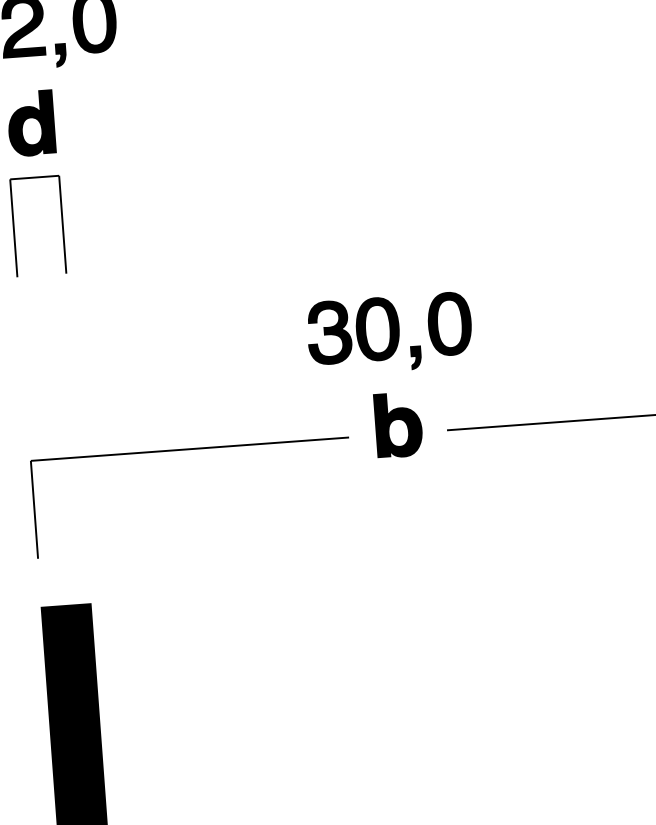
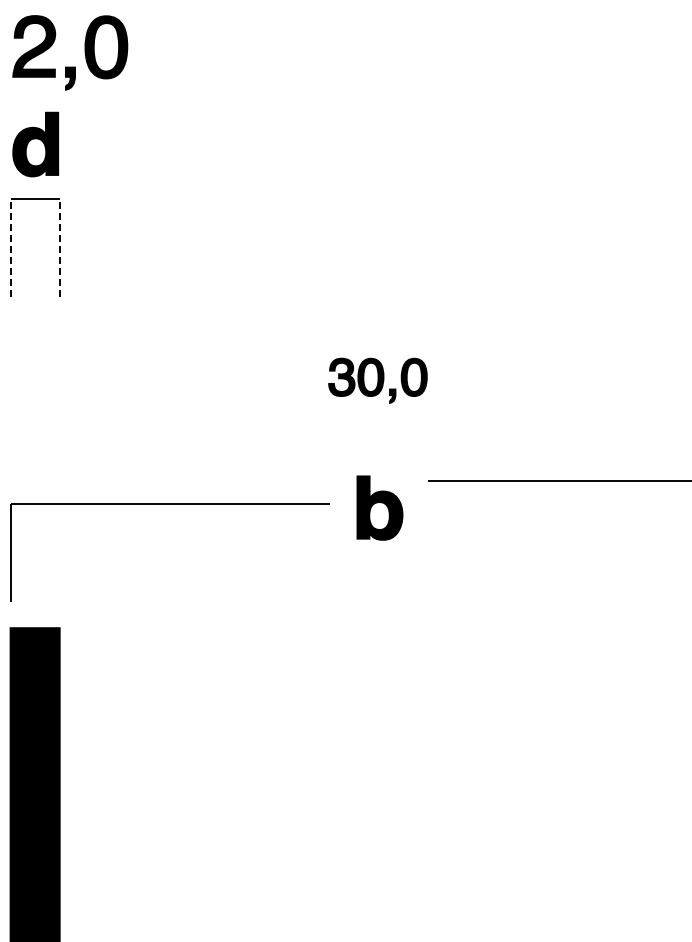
line: (62, 224) -> (59, 247), solid -> dashed
line: (13, 228) -> (10, 247), solid -> dashed
part: (389, 333) -> (377, 380), size x0.6
part: (398, 424) -> (379, 507), moved
part: (189, 449) -> (169, 504), moved

